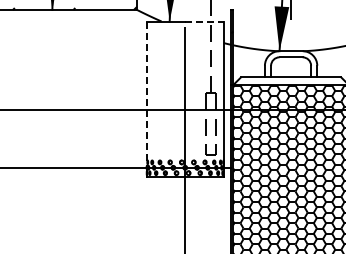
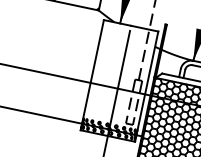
line: (204, 21) -> (144, 28), dashed -> solid
line: (146, 94) -> (92, 71), dashed -> solid

